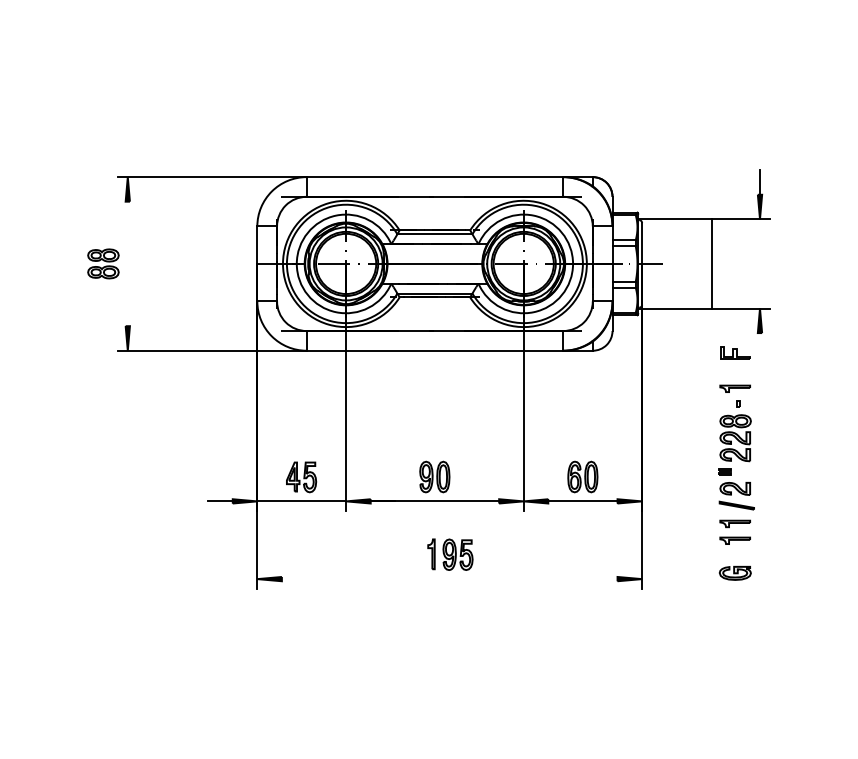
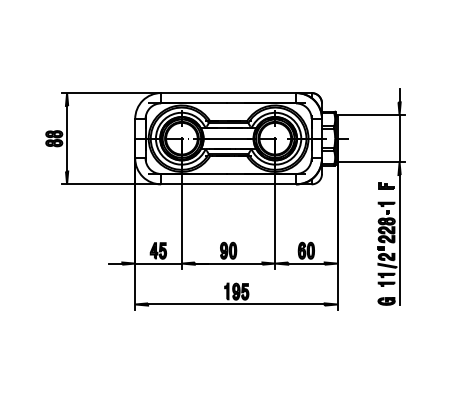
line: (128, 263) -> (67, 138), added
line: (712, 263) -> (399, 138), moved
line: (759, 457) -> (399, 240), added
line: (449, 579) -> (236, 304), added

